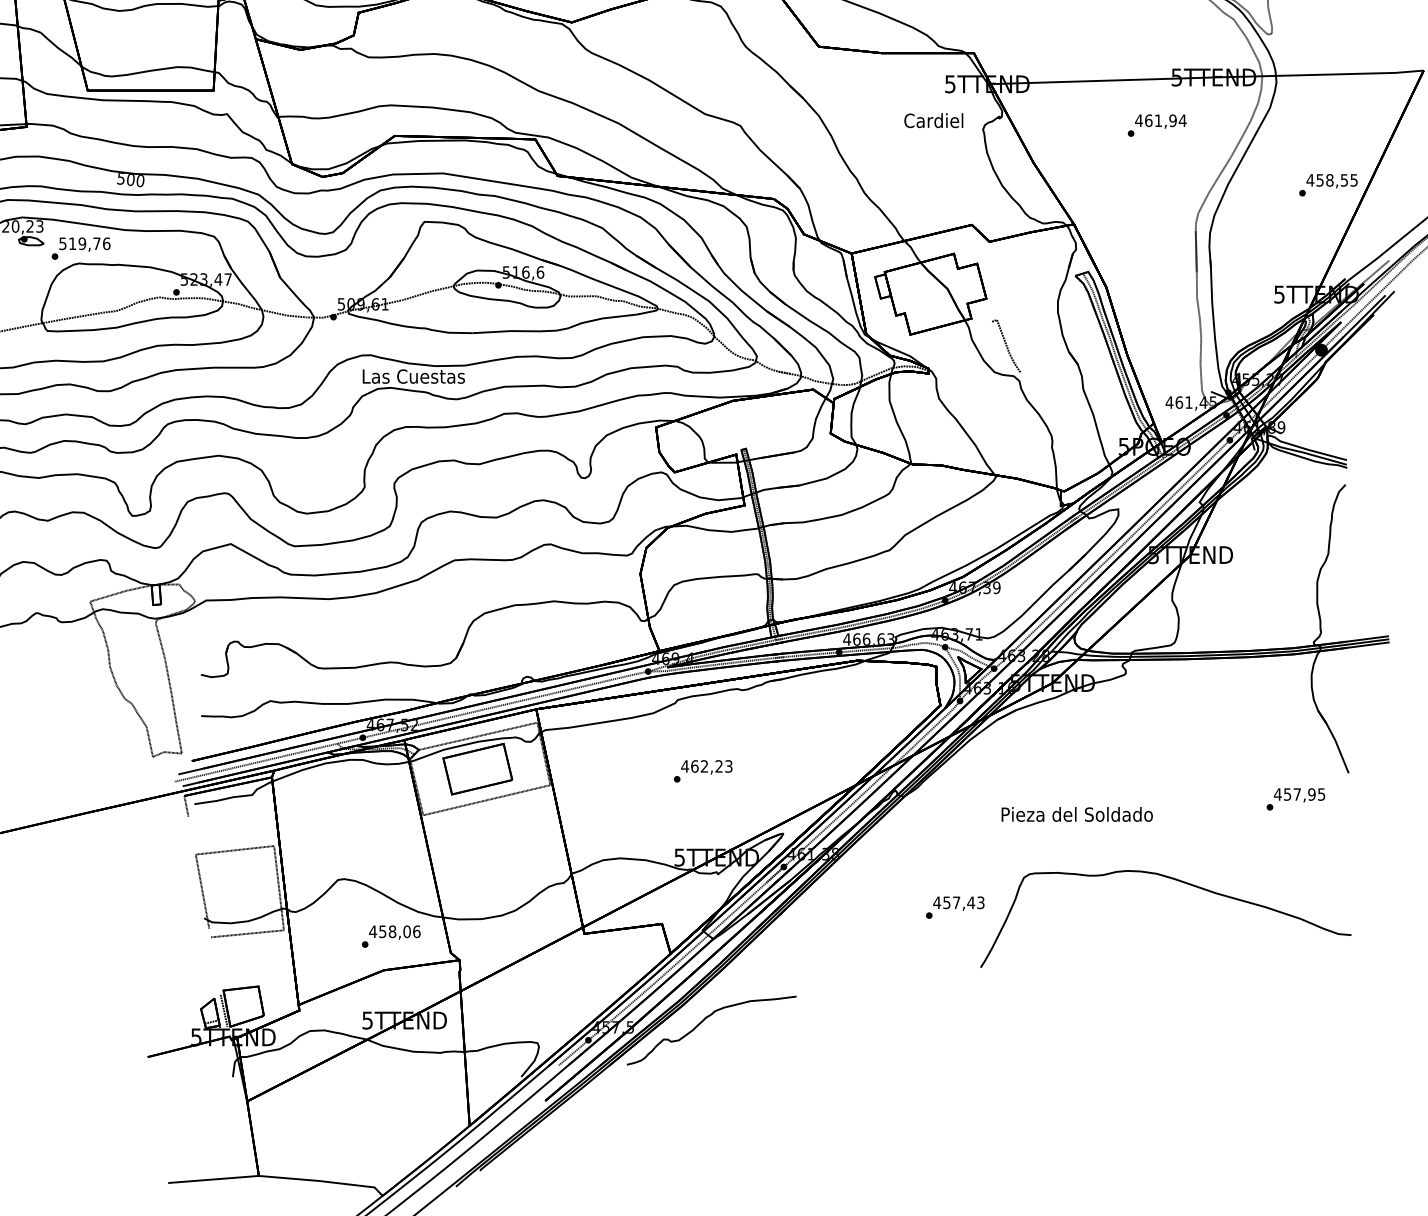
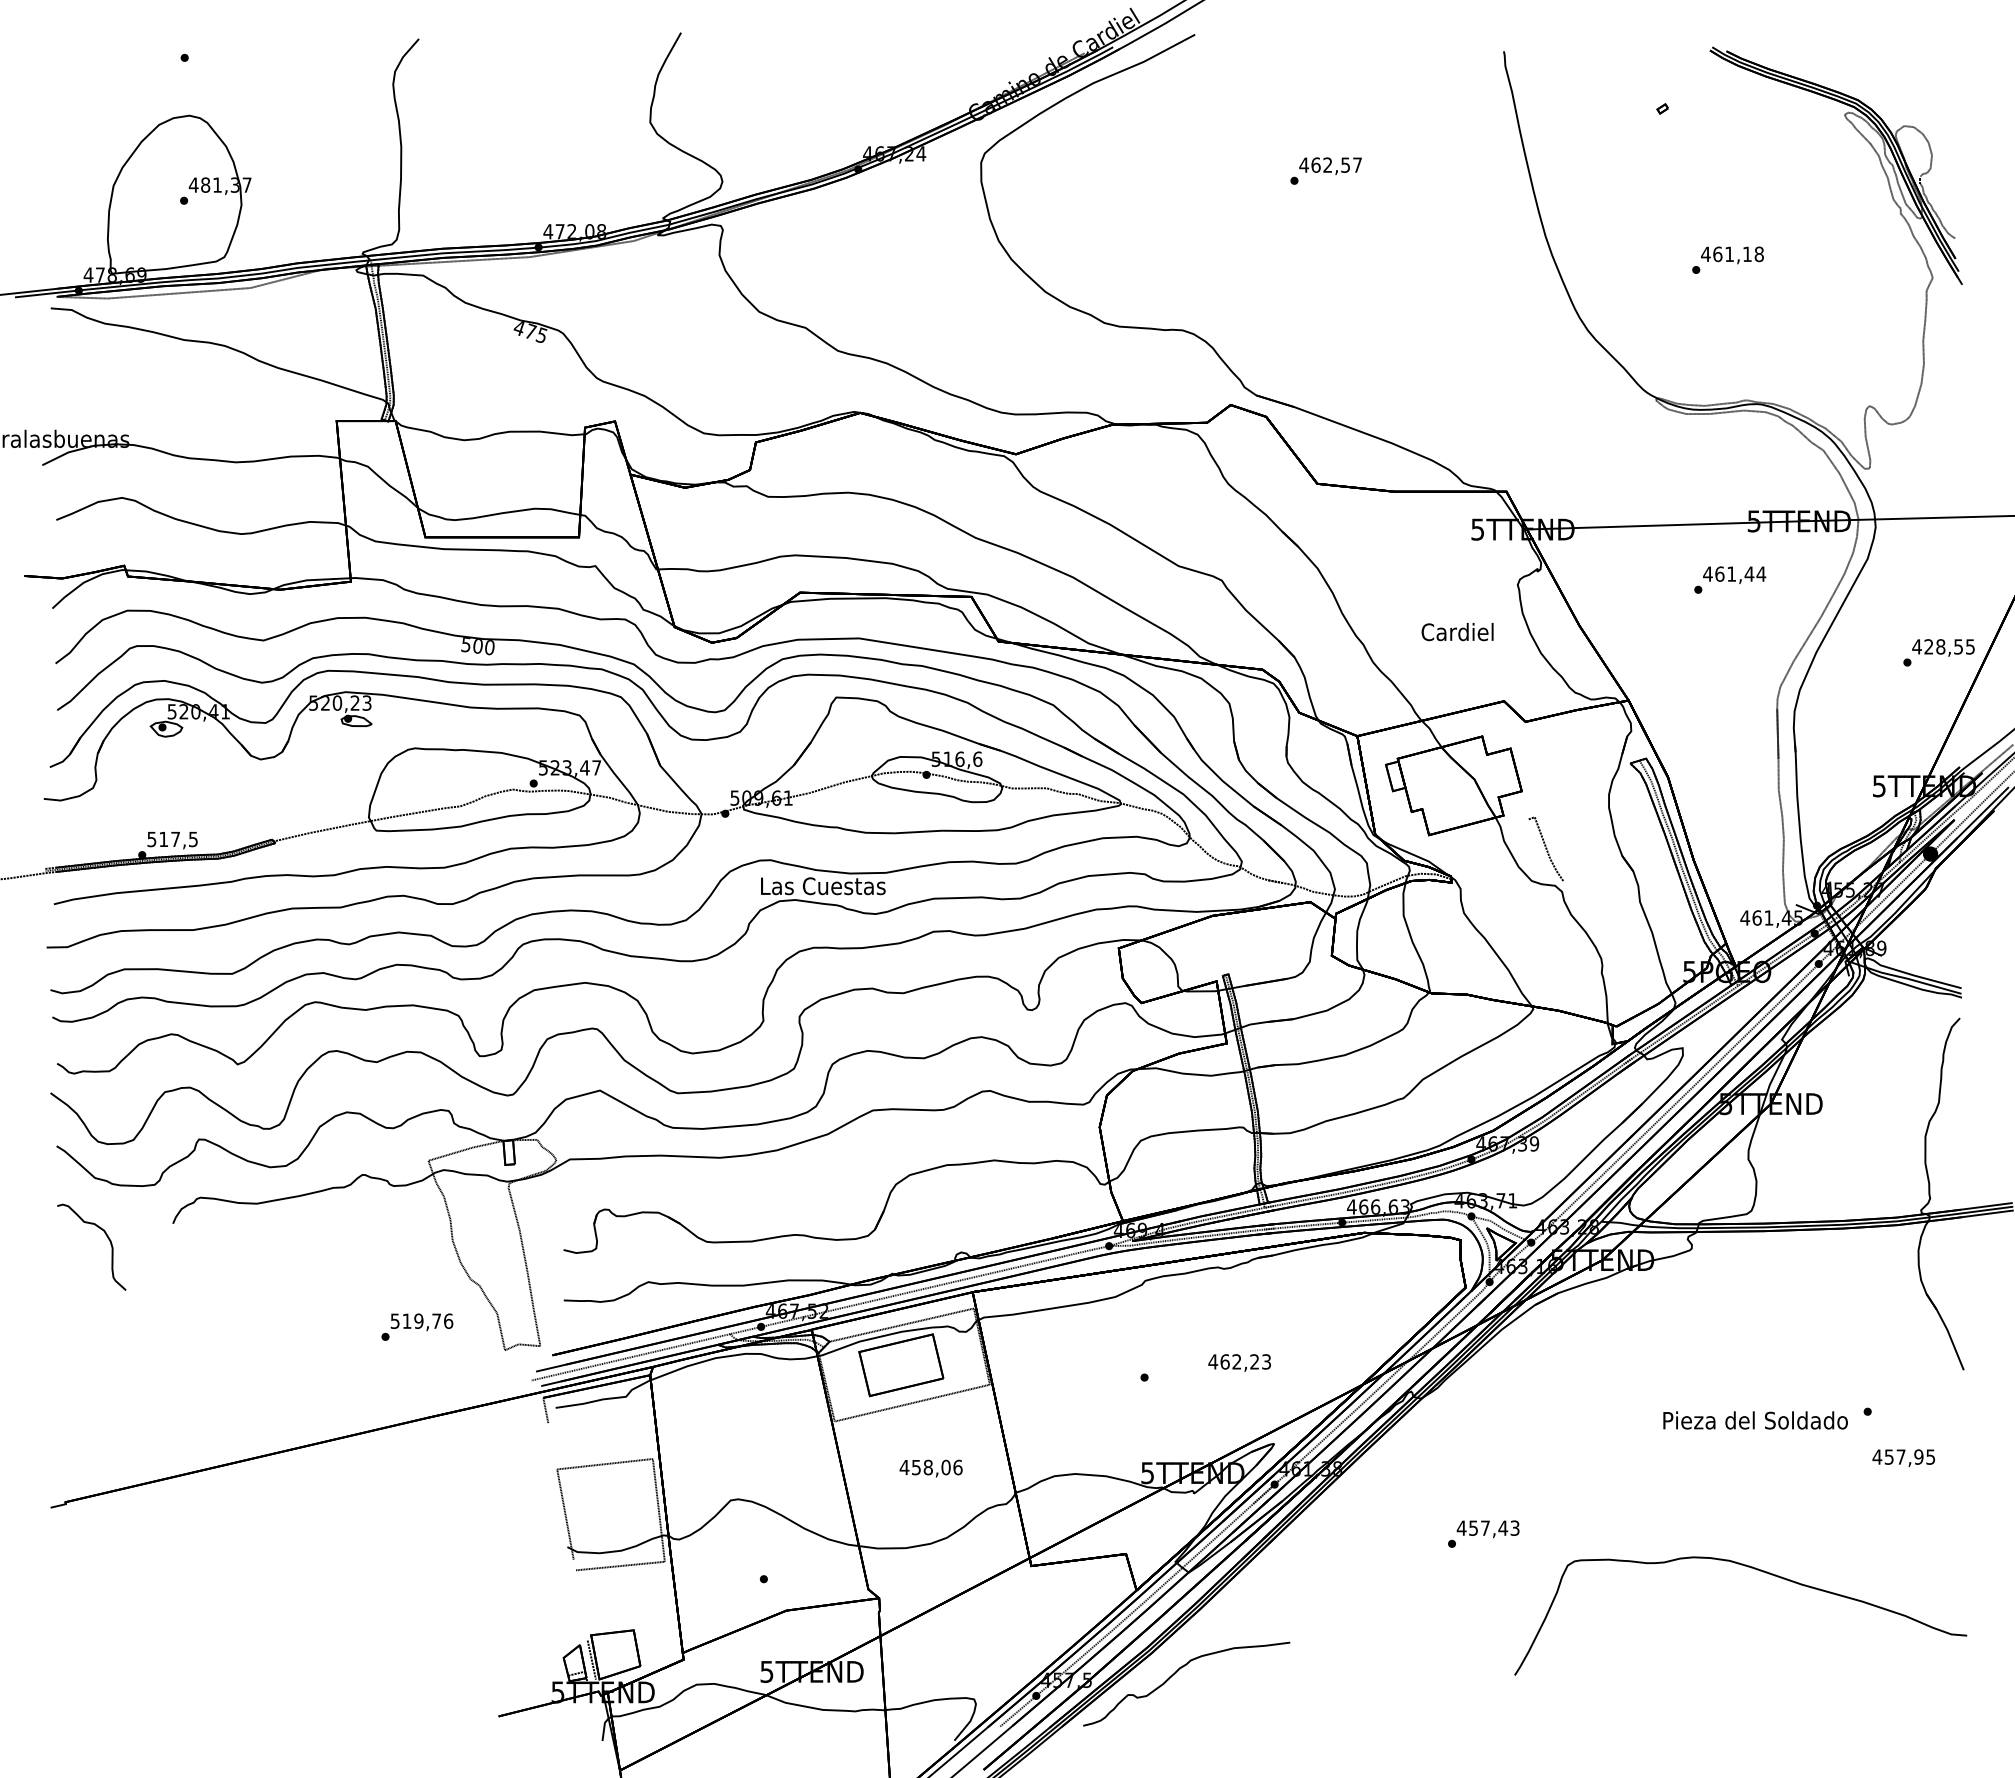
text: (1173, 120) -> (1749, 573), 461,94 -> 461,44
text: (933, 121) -> (1457, 632), moved
text: (1319, 180) -> (1928, 646), 458,55 -> 428,55
text: (81, 248) -> (417, 1326), moved
text: (706, 766) -> (1239, 1362), moved
text: (1299, 794) -> (1903, 1457), moved
text: (1077, 814) -> (1755, 1420), moved
curve: (1177, 880) -> (1754, 1569), moved
text: (394, 932) -> (930, 1468), moved

